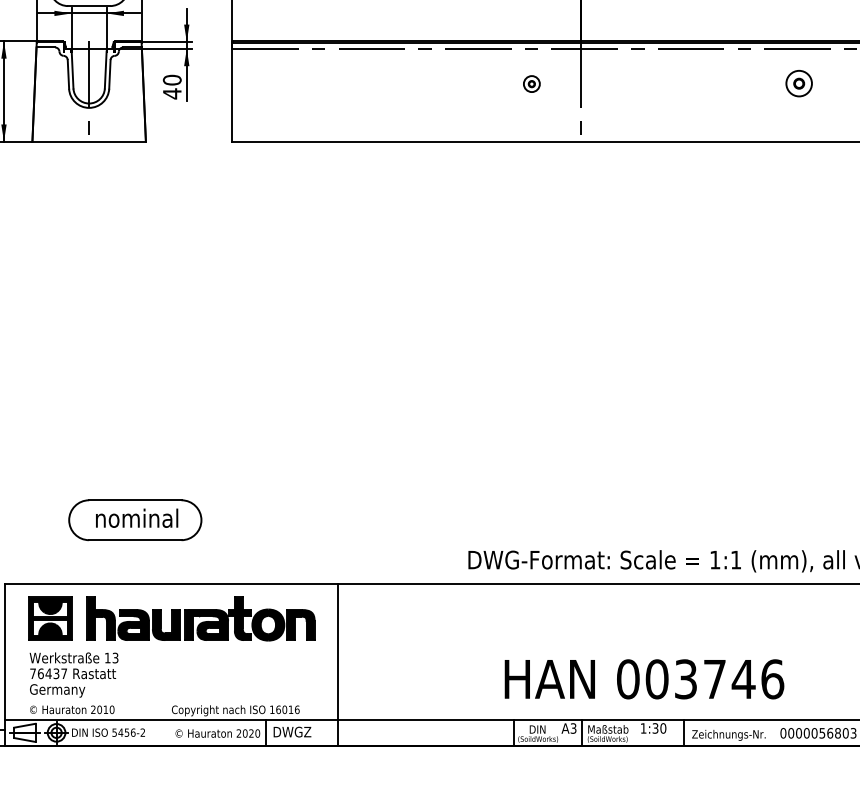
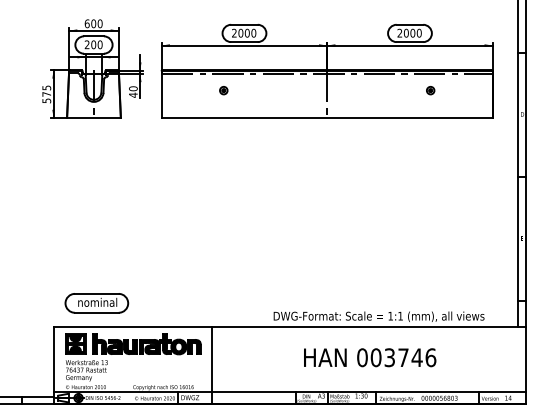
part: (531, 83) -> (223, 90), moved
part: (799, 83) -> (430, 90), size x0.62
part: (134, 520) -> (96, 303), moved
text: (645, 678) -> (370, 357), moved

